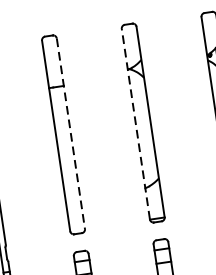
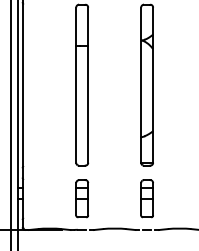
line: (136, 124) -> (141, 85), dashed -> solid
line: (71, 134) -> (88, 85), dashed -> solid

